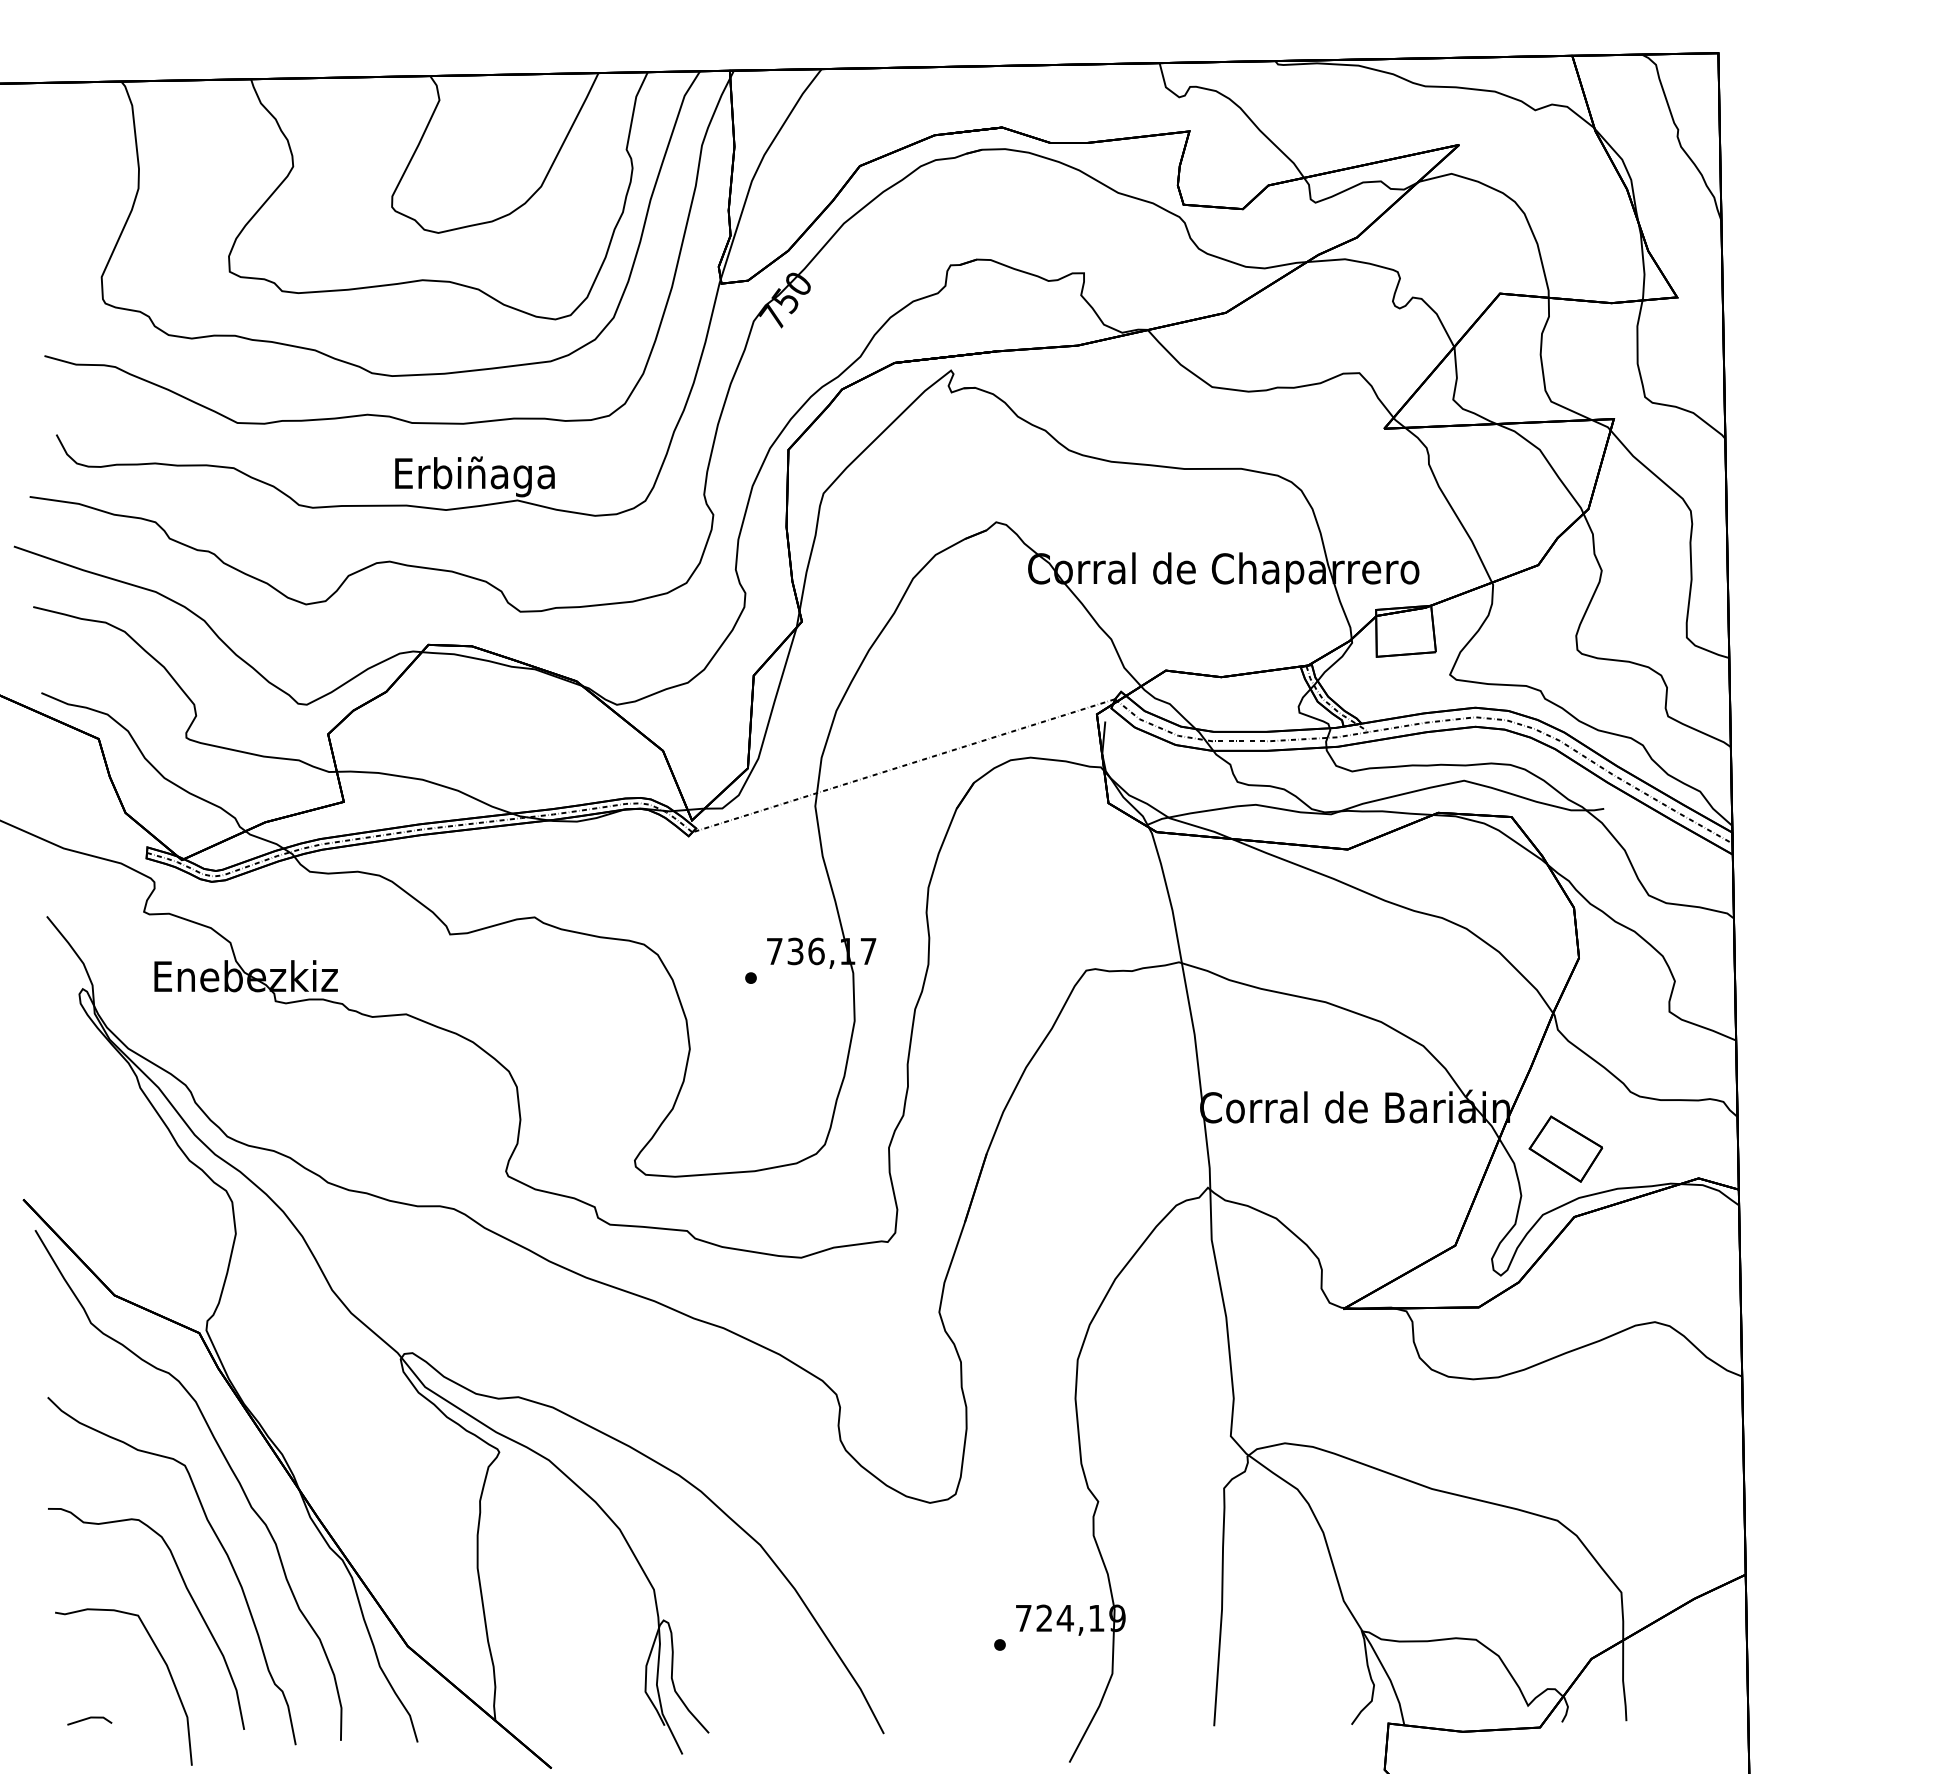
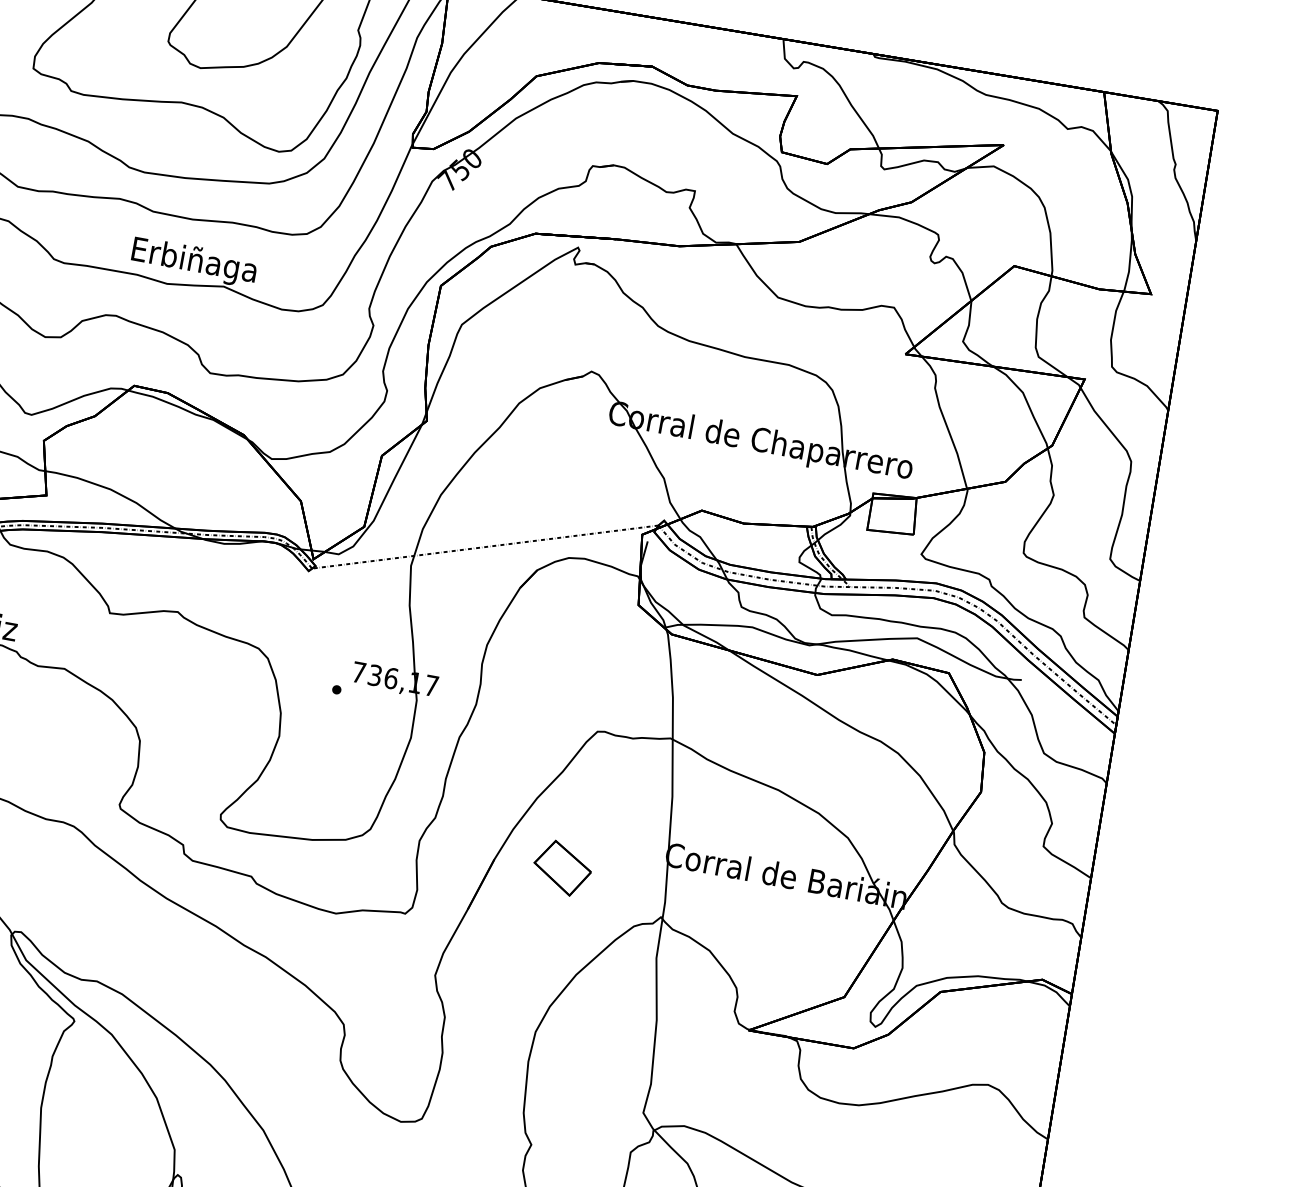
part: (1565, 1148) -> (562, 867), moved

